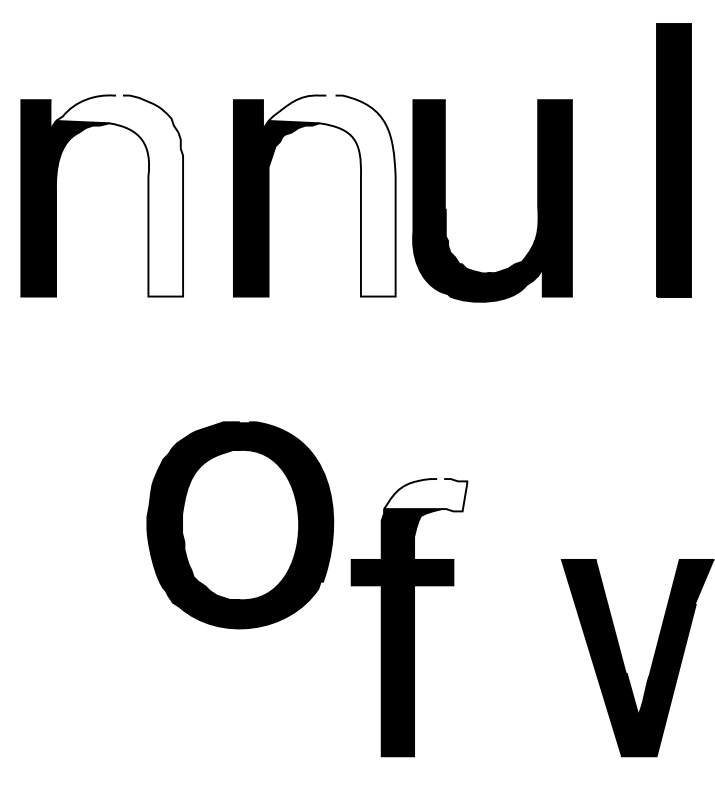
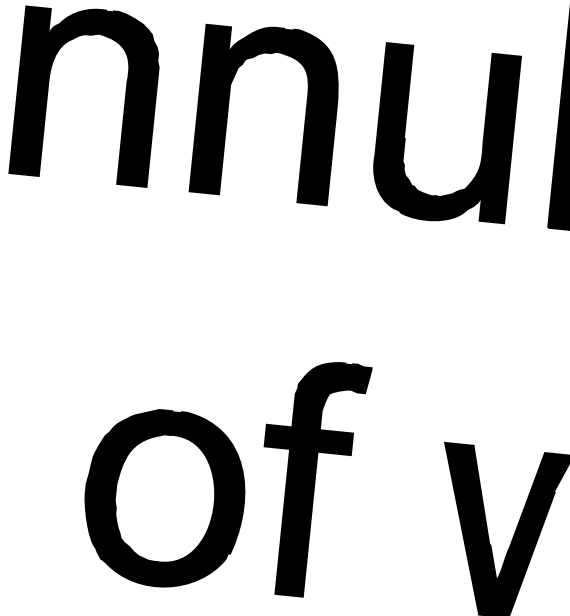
fill: (119, 195) -> (101, 95), added
fill: (331, 195) -> (281, 114), added
part: (537, 200) -> (483, 138), moved
fill: (425, 495) -> (334, 376), added
part: (240, 525) -> (164, 498), moved

